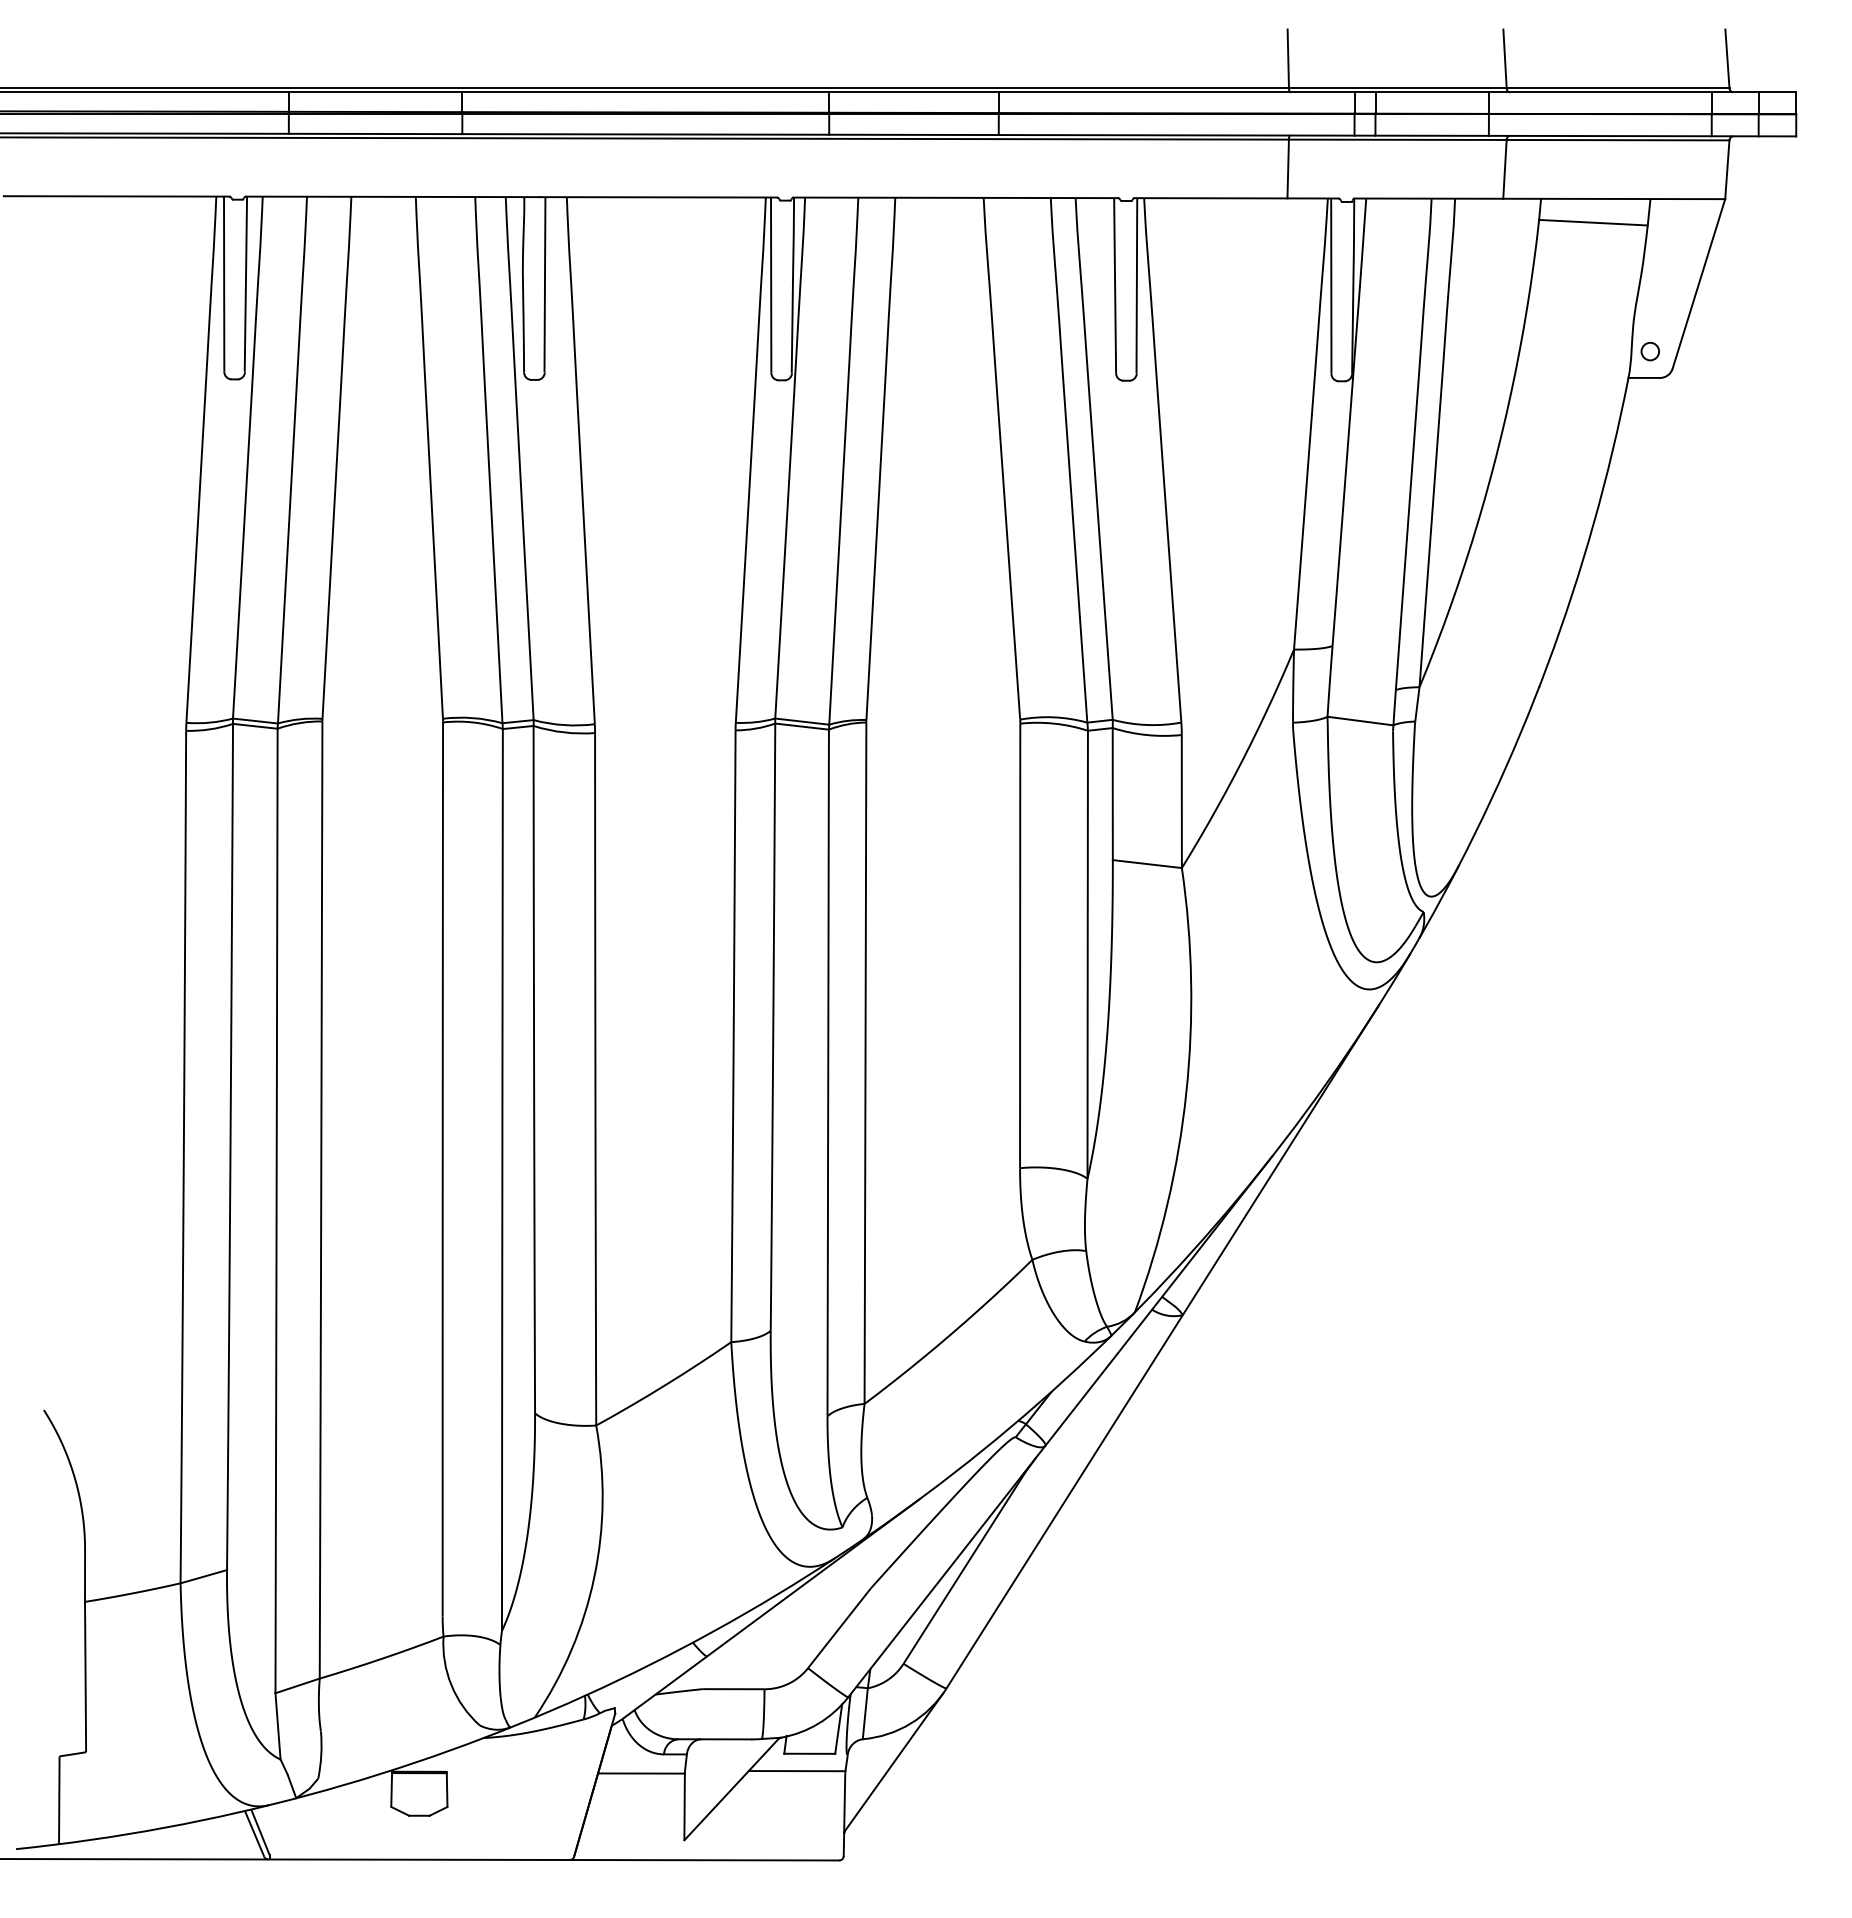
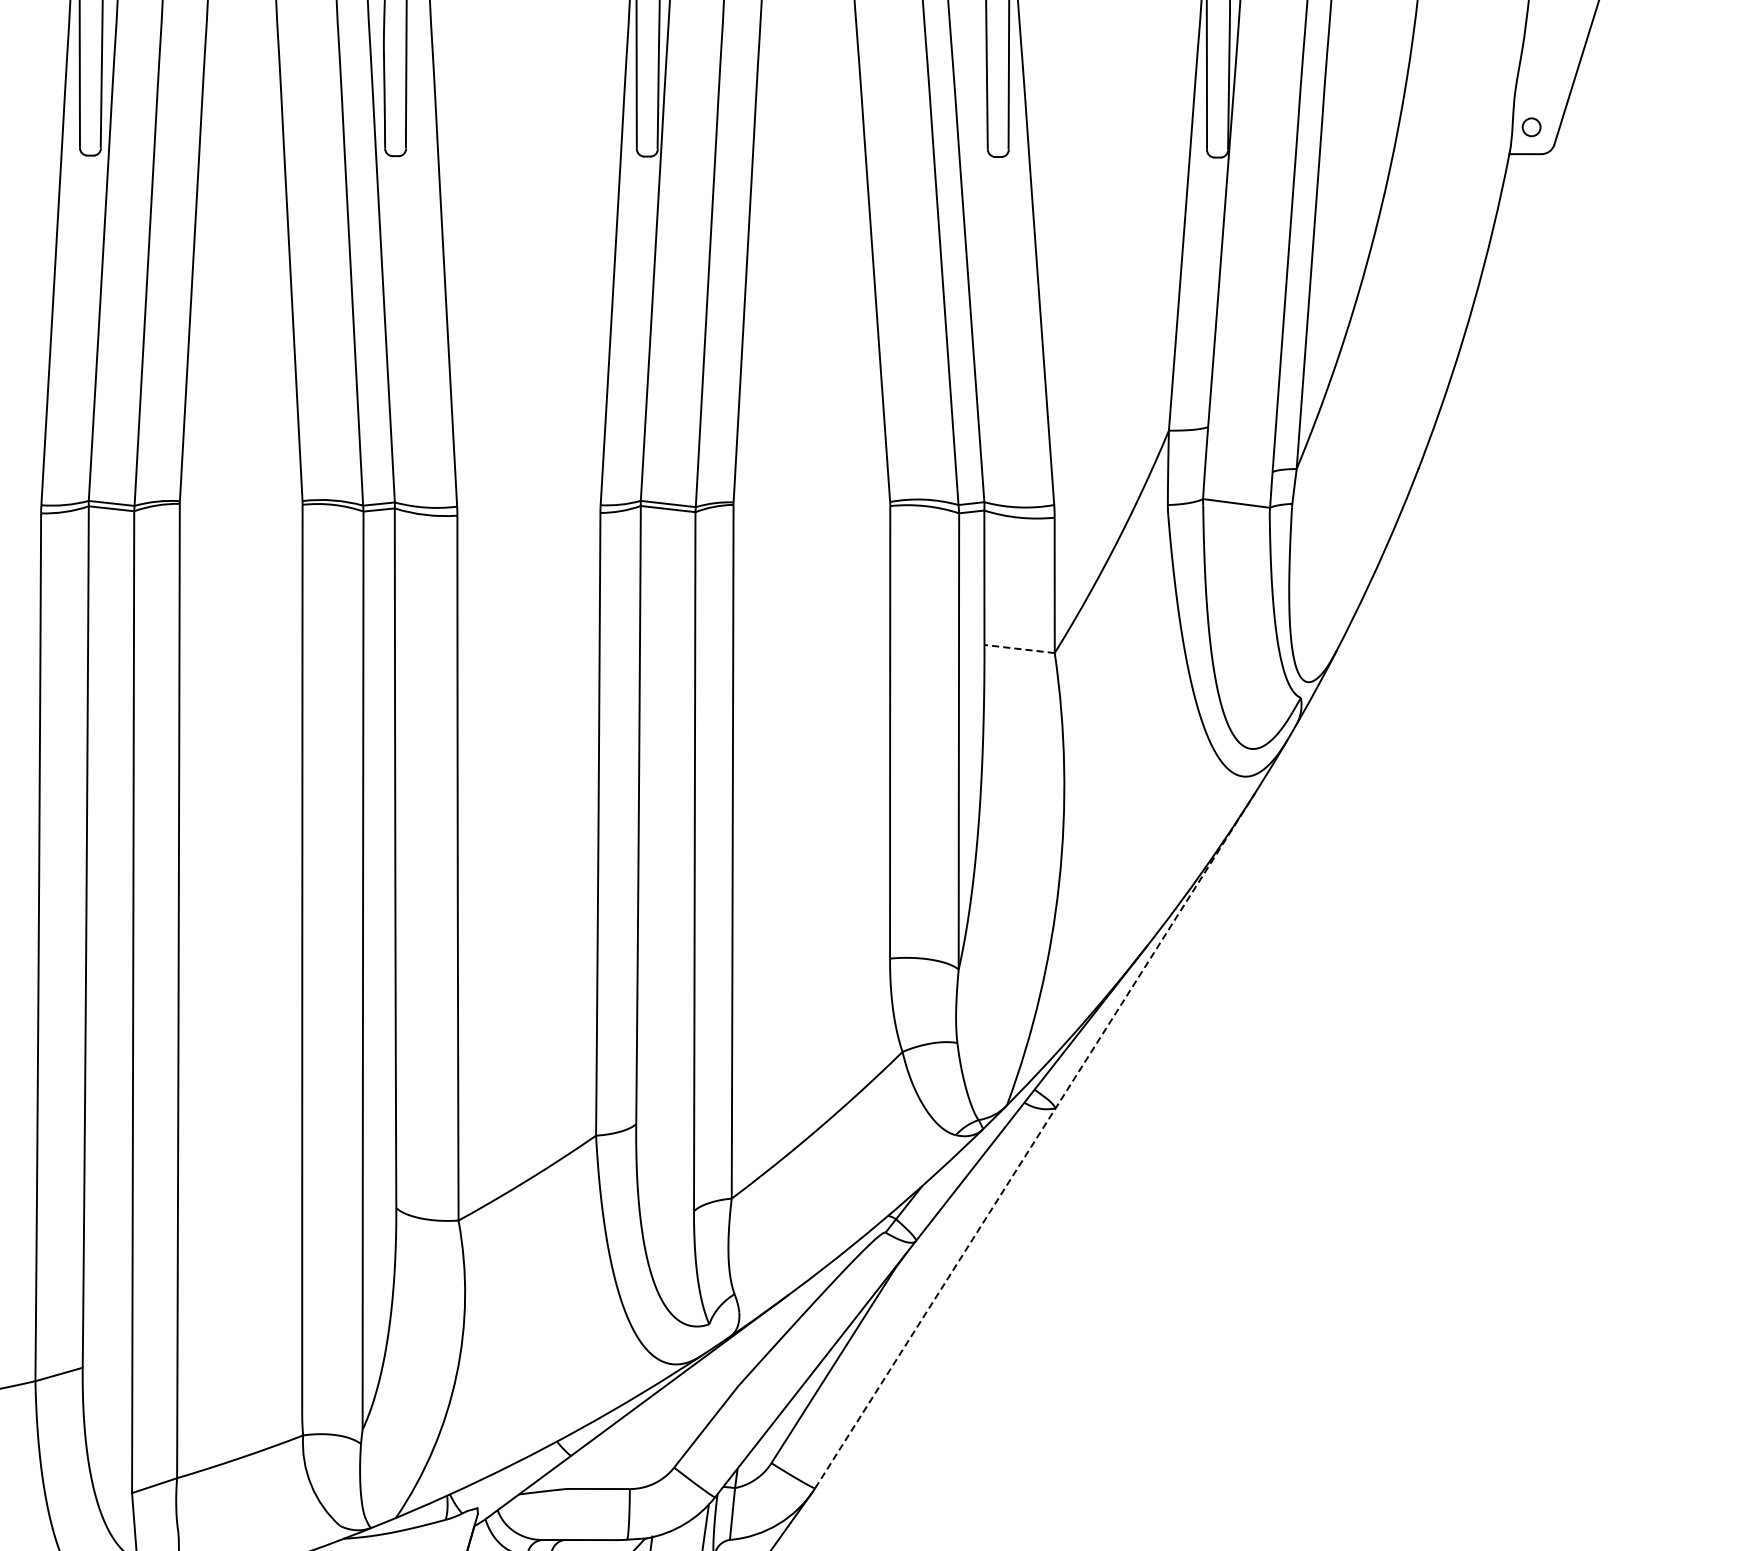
line: (1147, 864) -> (1019, 649), solid -> dashed
line: (1162, 1346) -> (1035, 1140), solid -> dashed

